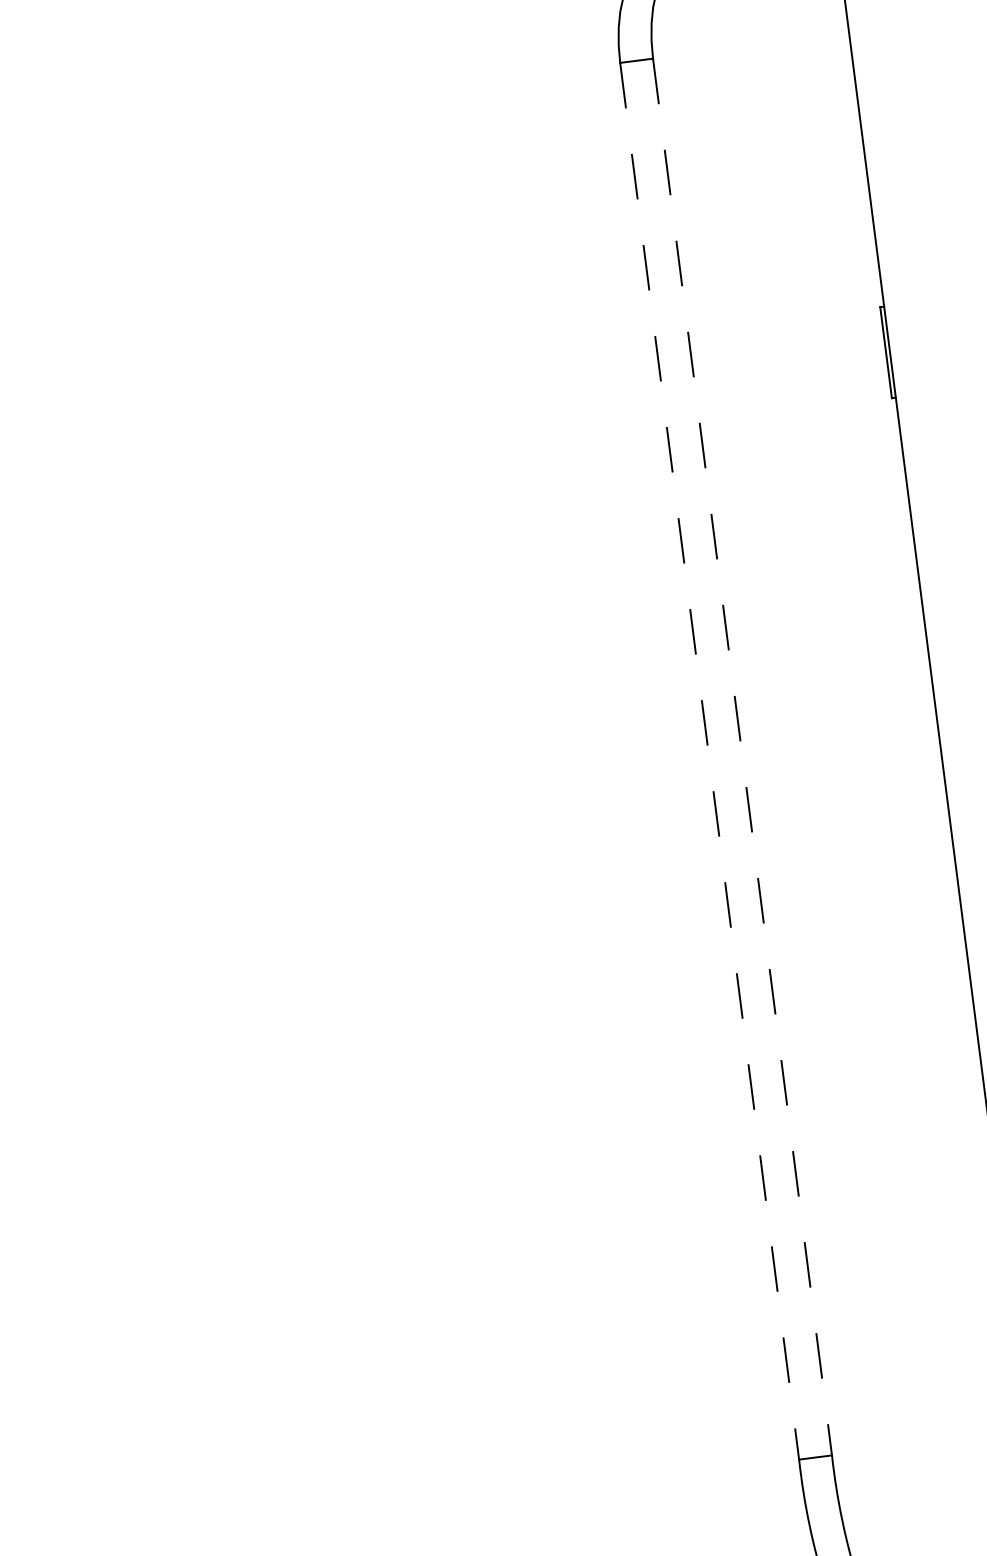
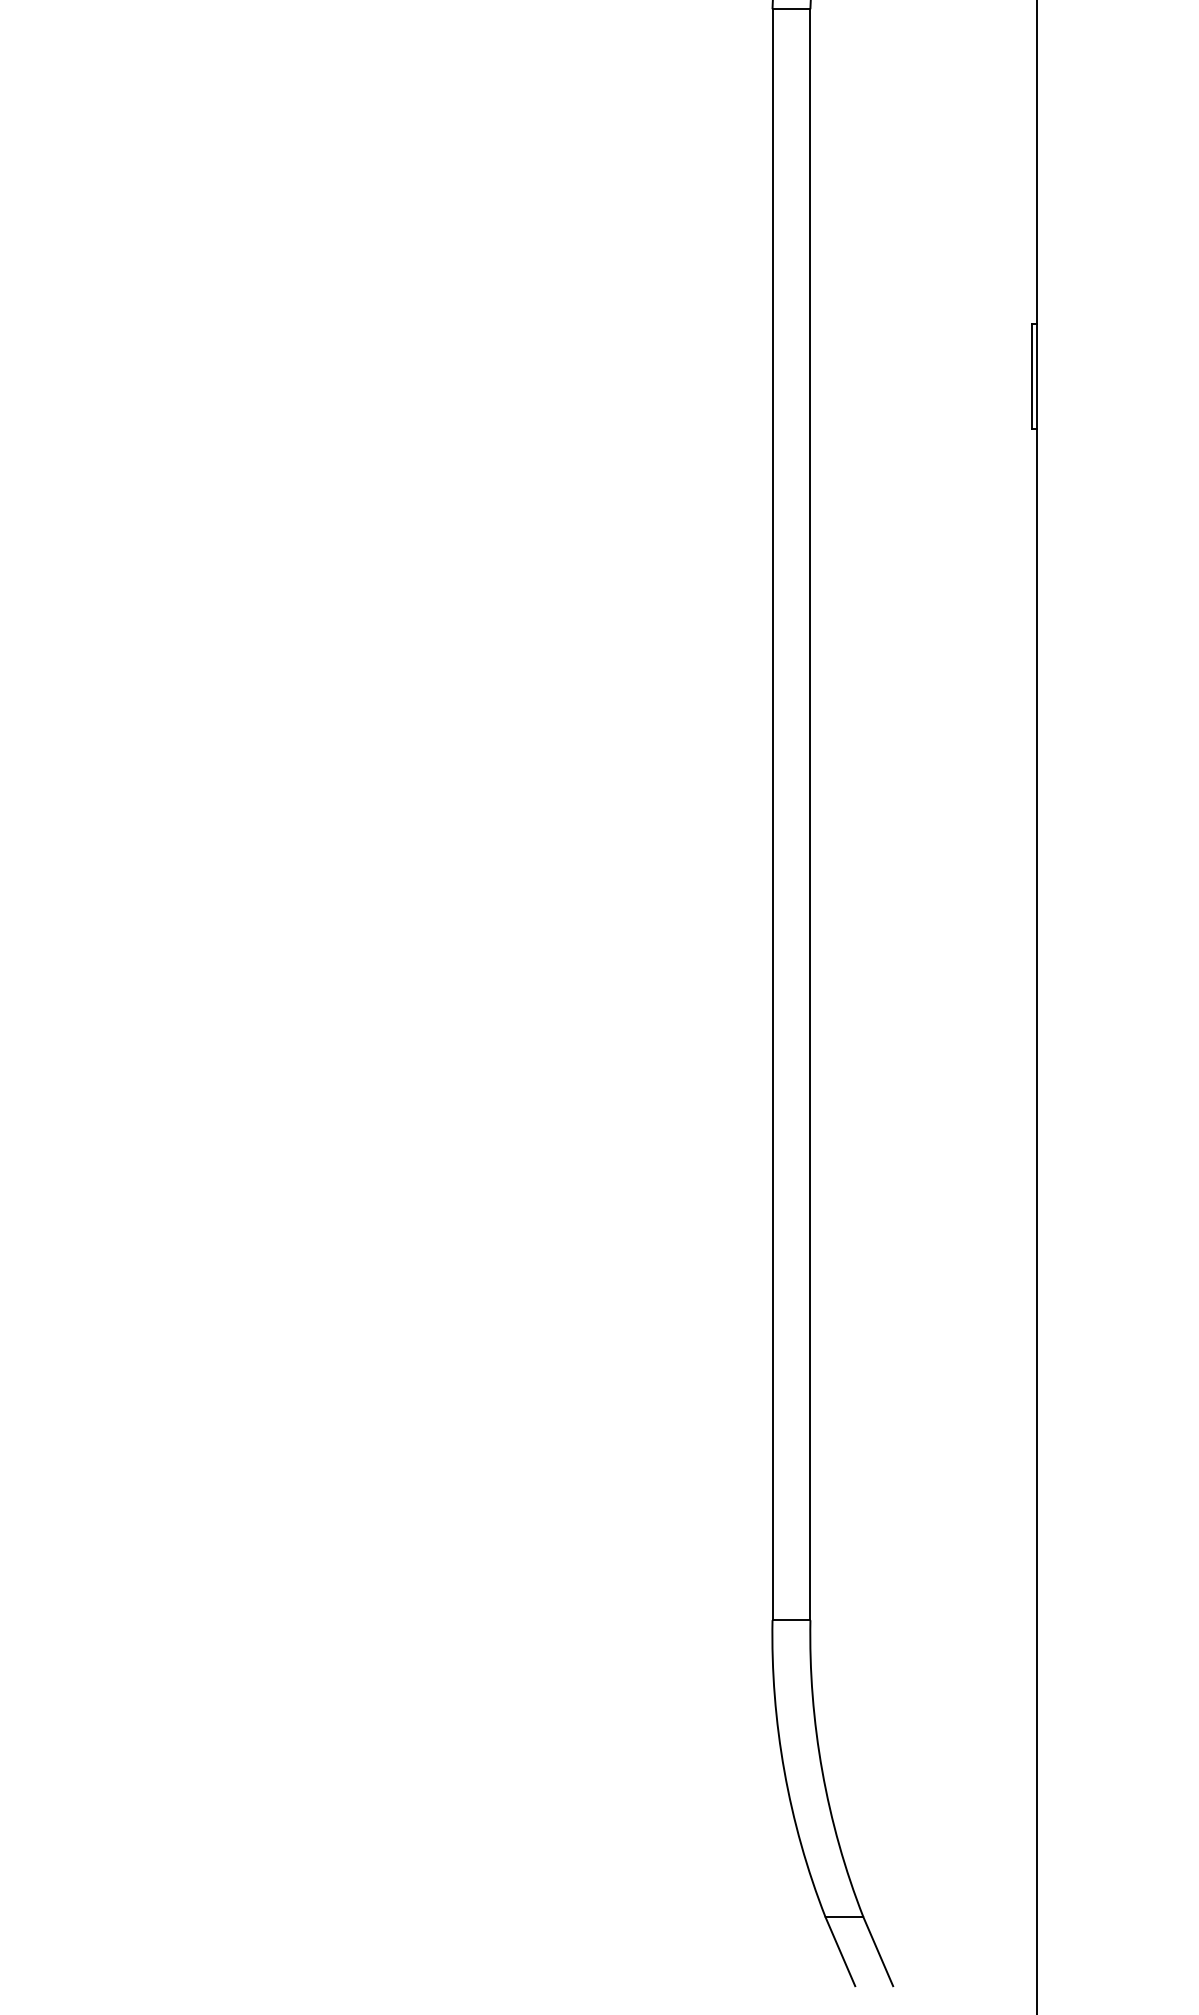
line: (742, 757) -> (810, 815), dashed -> solid
line: (709, 761) -> (772, 815), dashed -> solid

